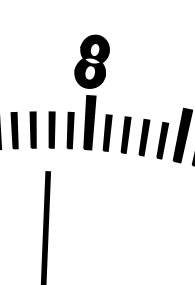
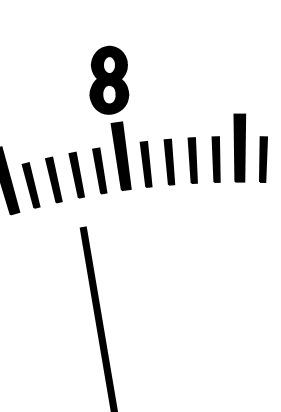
fill: (92, 61) -> (109, 79), added

